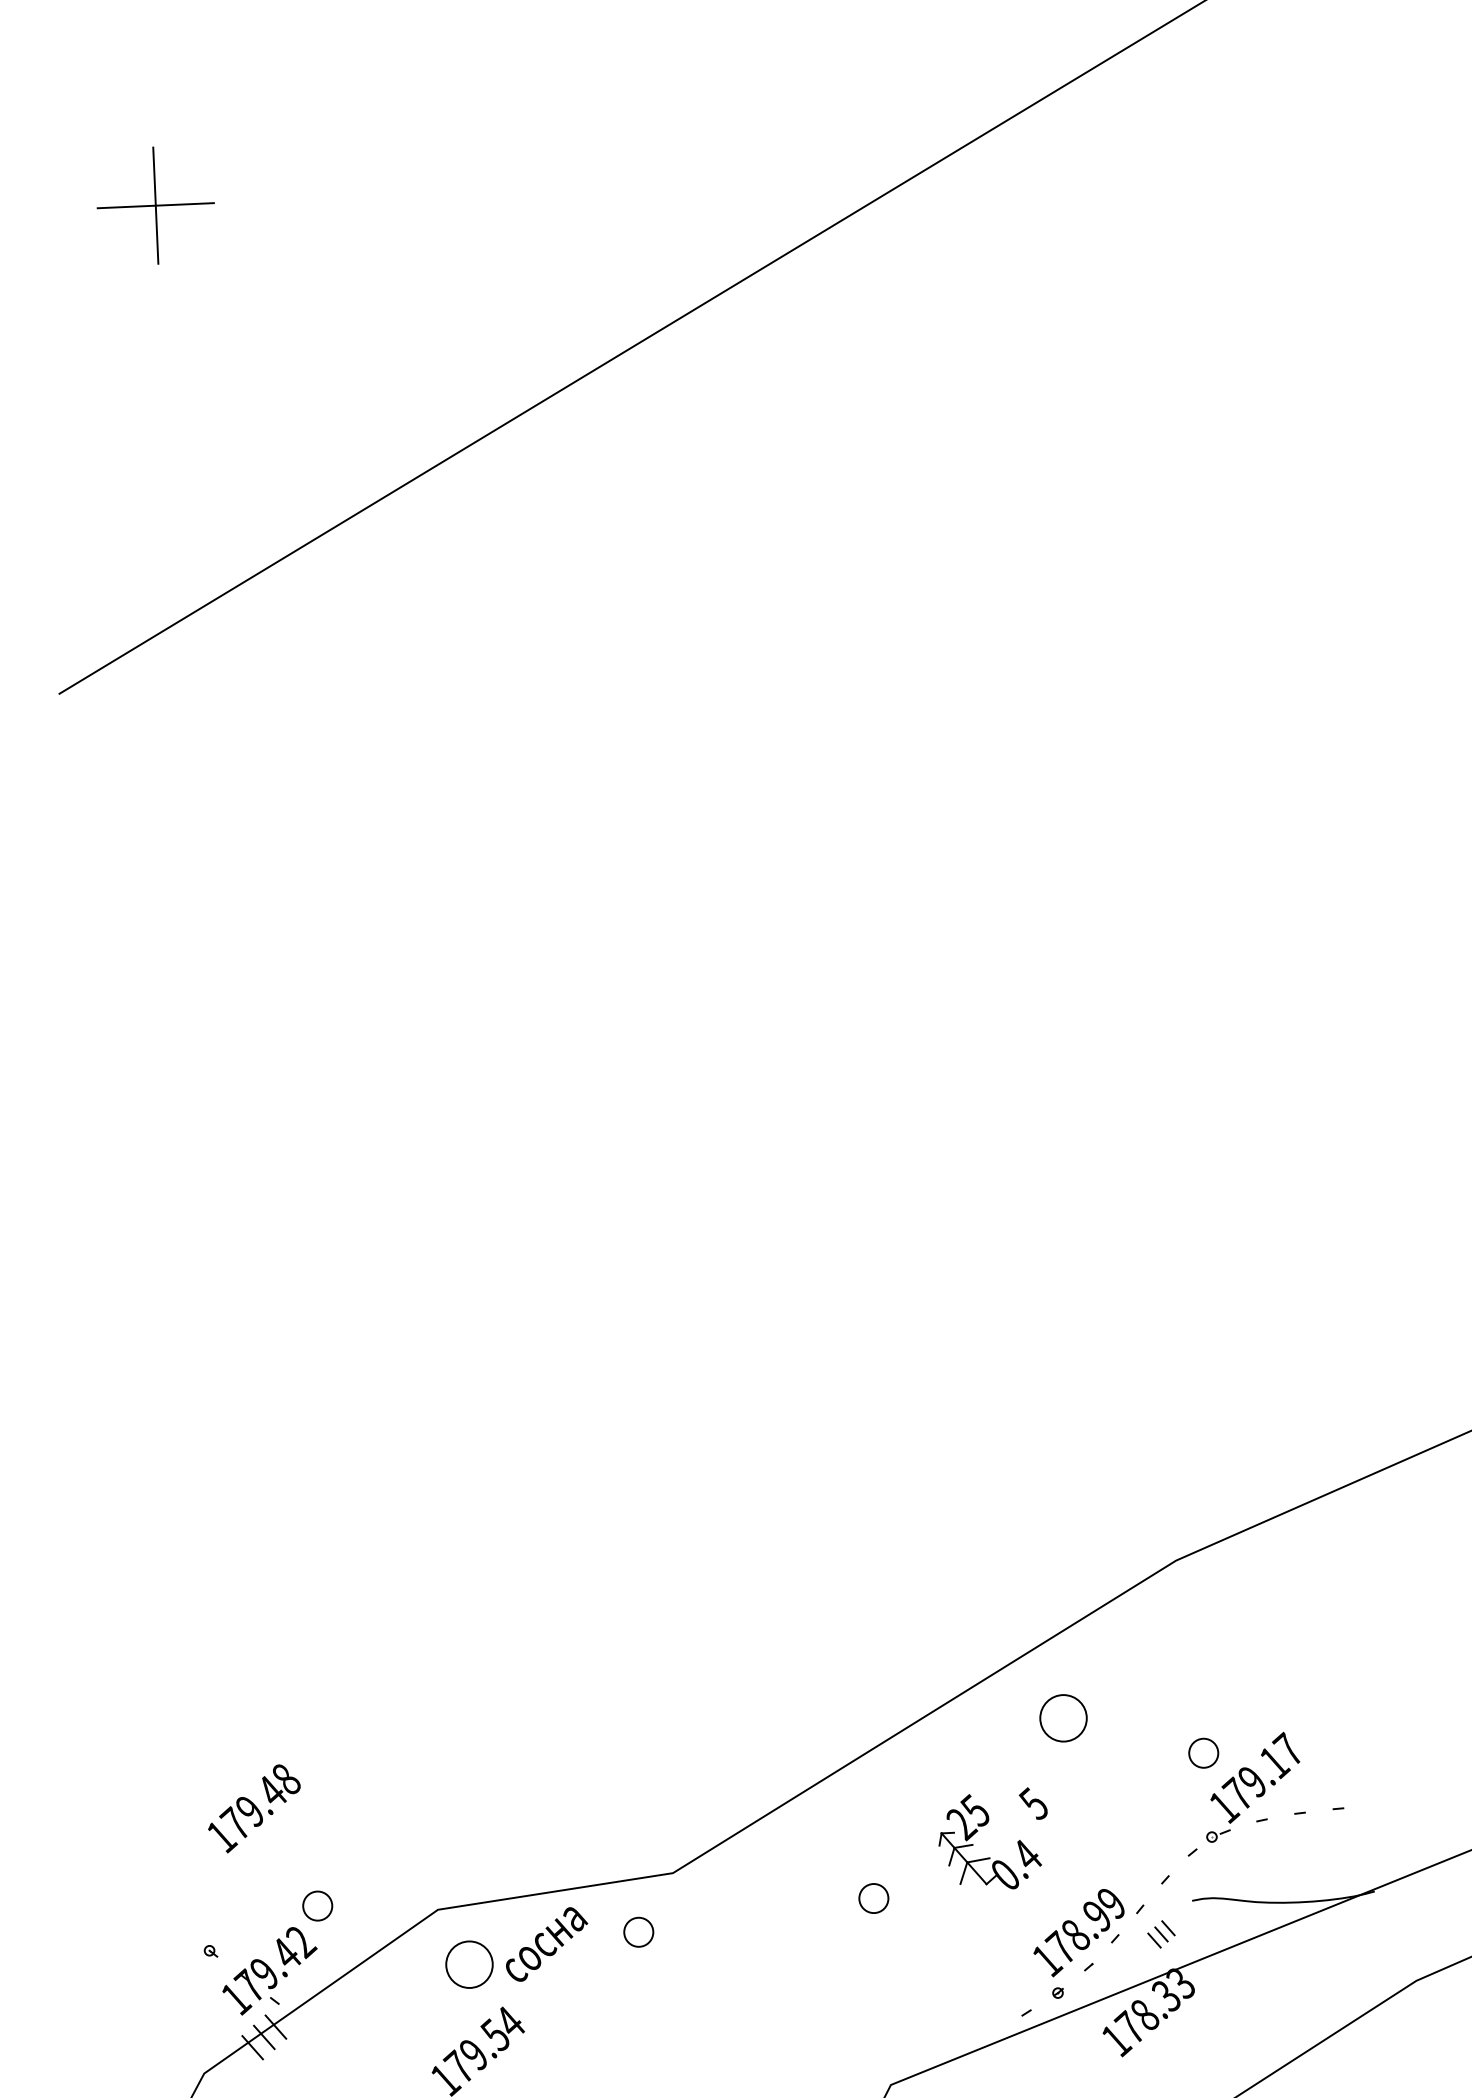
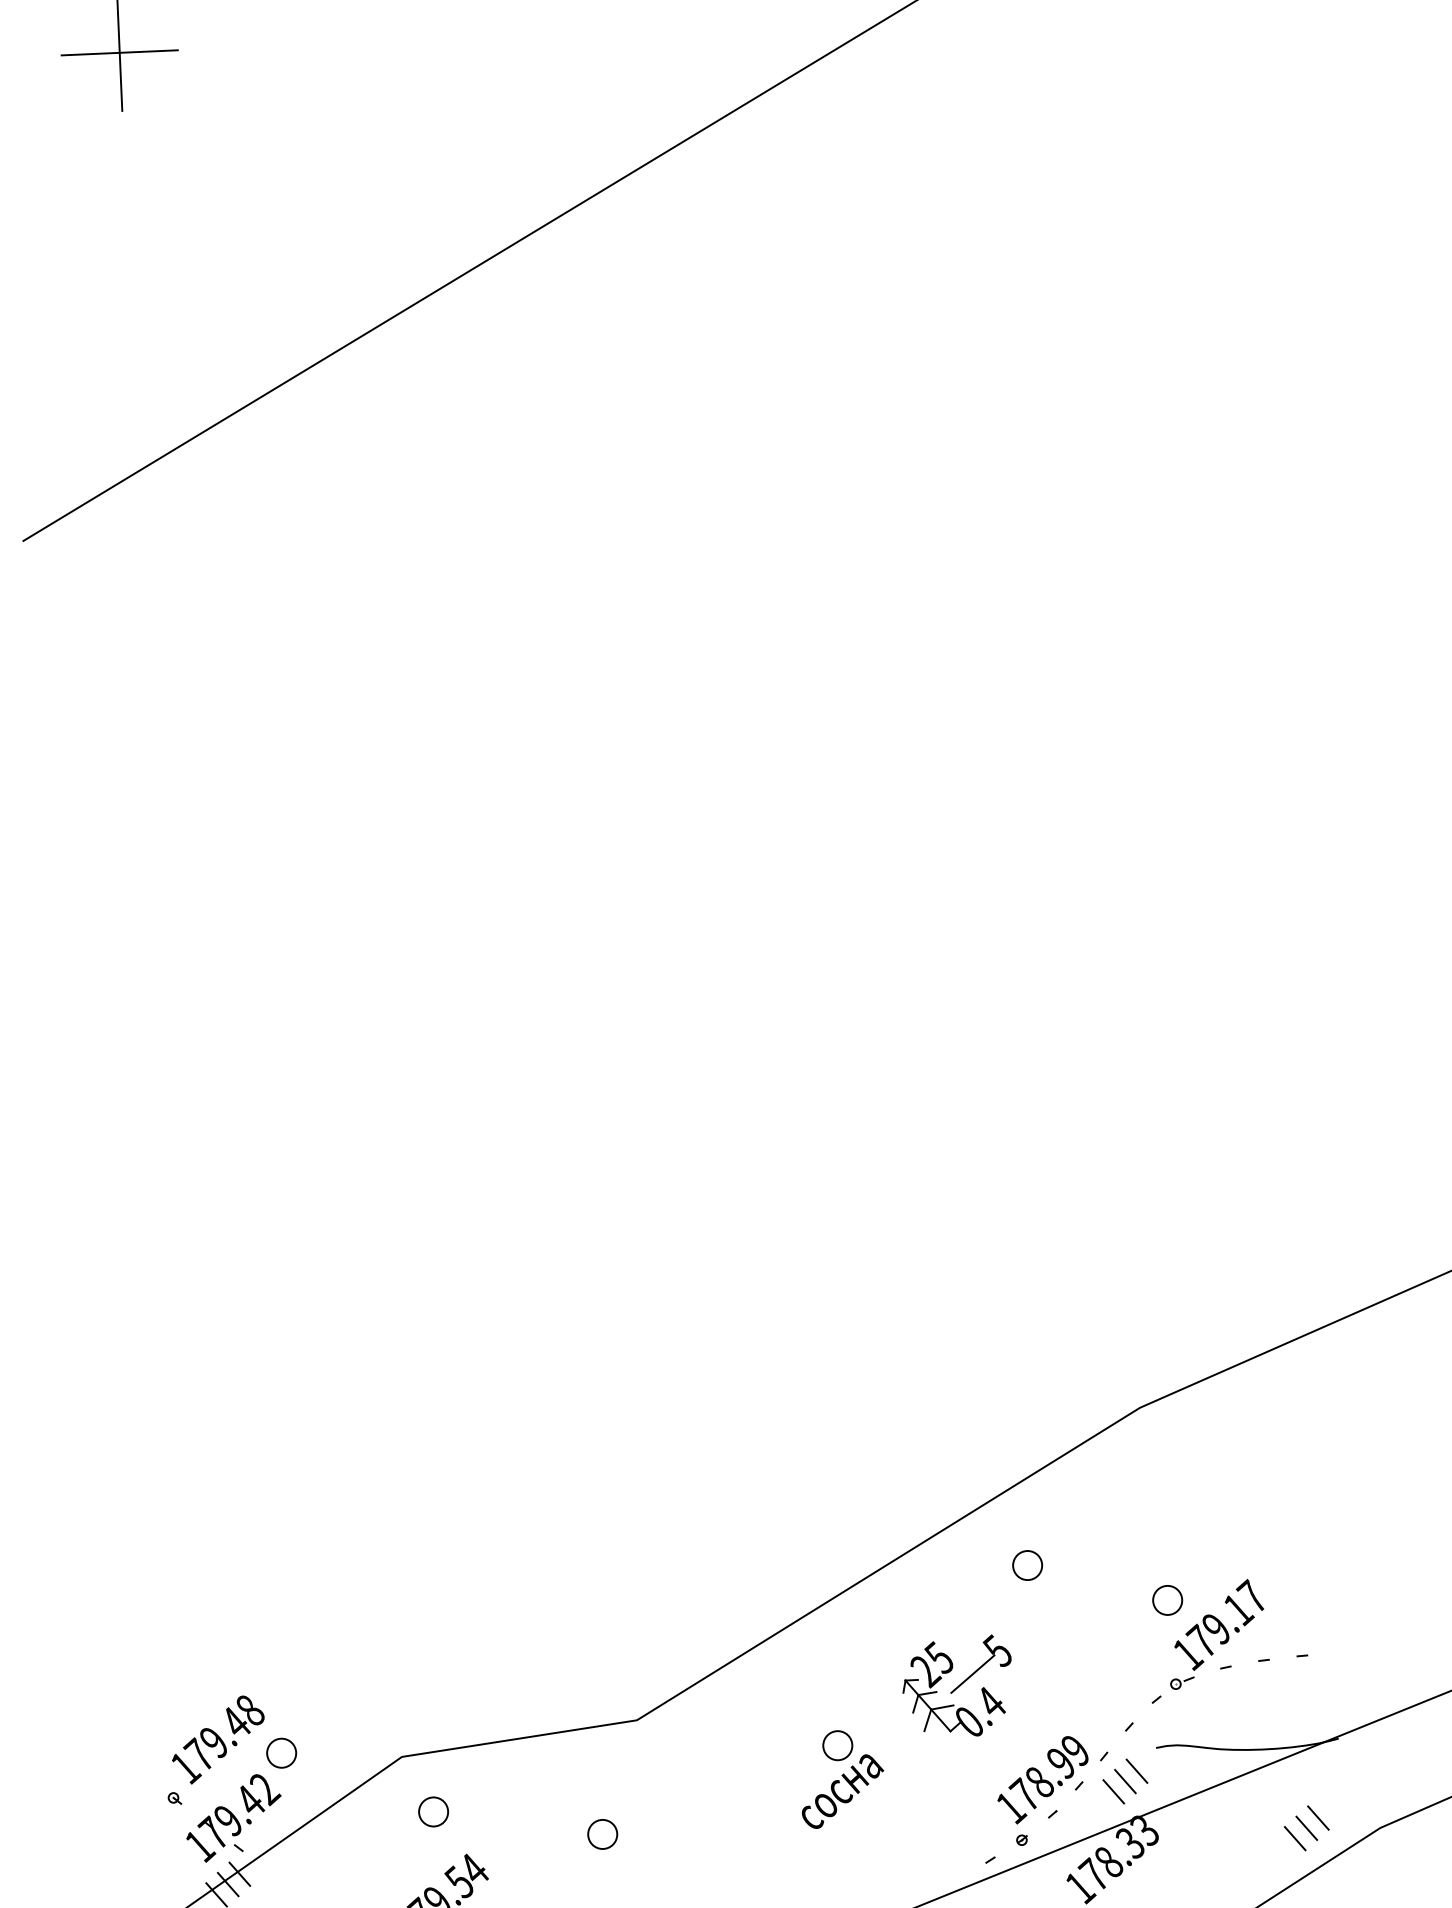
part: (1063, 1718) -> (1027, 1565), size x0.62
text: (254, 1808) -> (218, 1739), moved
line: (1008, 1826) -> (972, 1673), added
part: (638, 1931) -> (602, 1833), moved
part: (1161, 1934) -> (1125, 1781), size x1.67
text: (547, 1944) -> (843, 1791), moved
part: (469, 1964) -> (433, 1811), size x0.62
part: (1342, 1981) -> (1306, 1828), added

